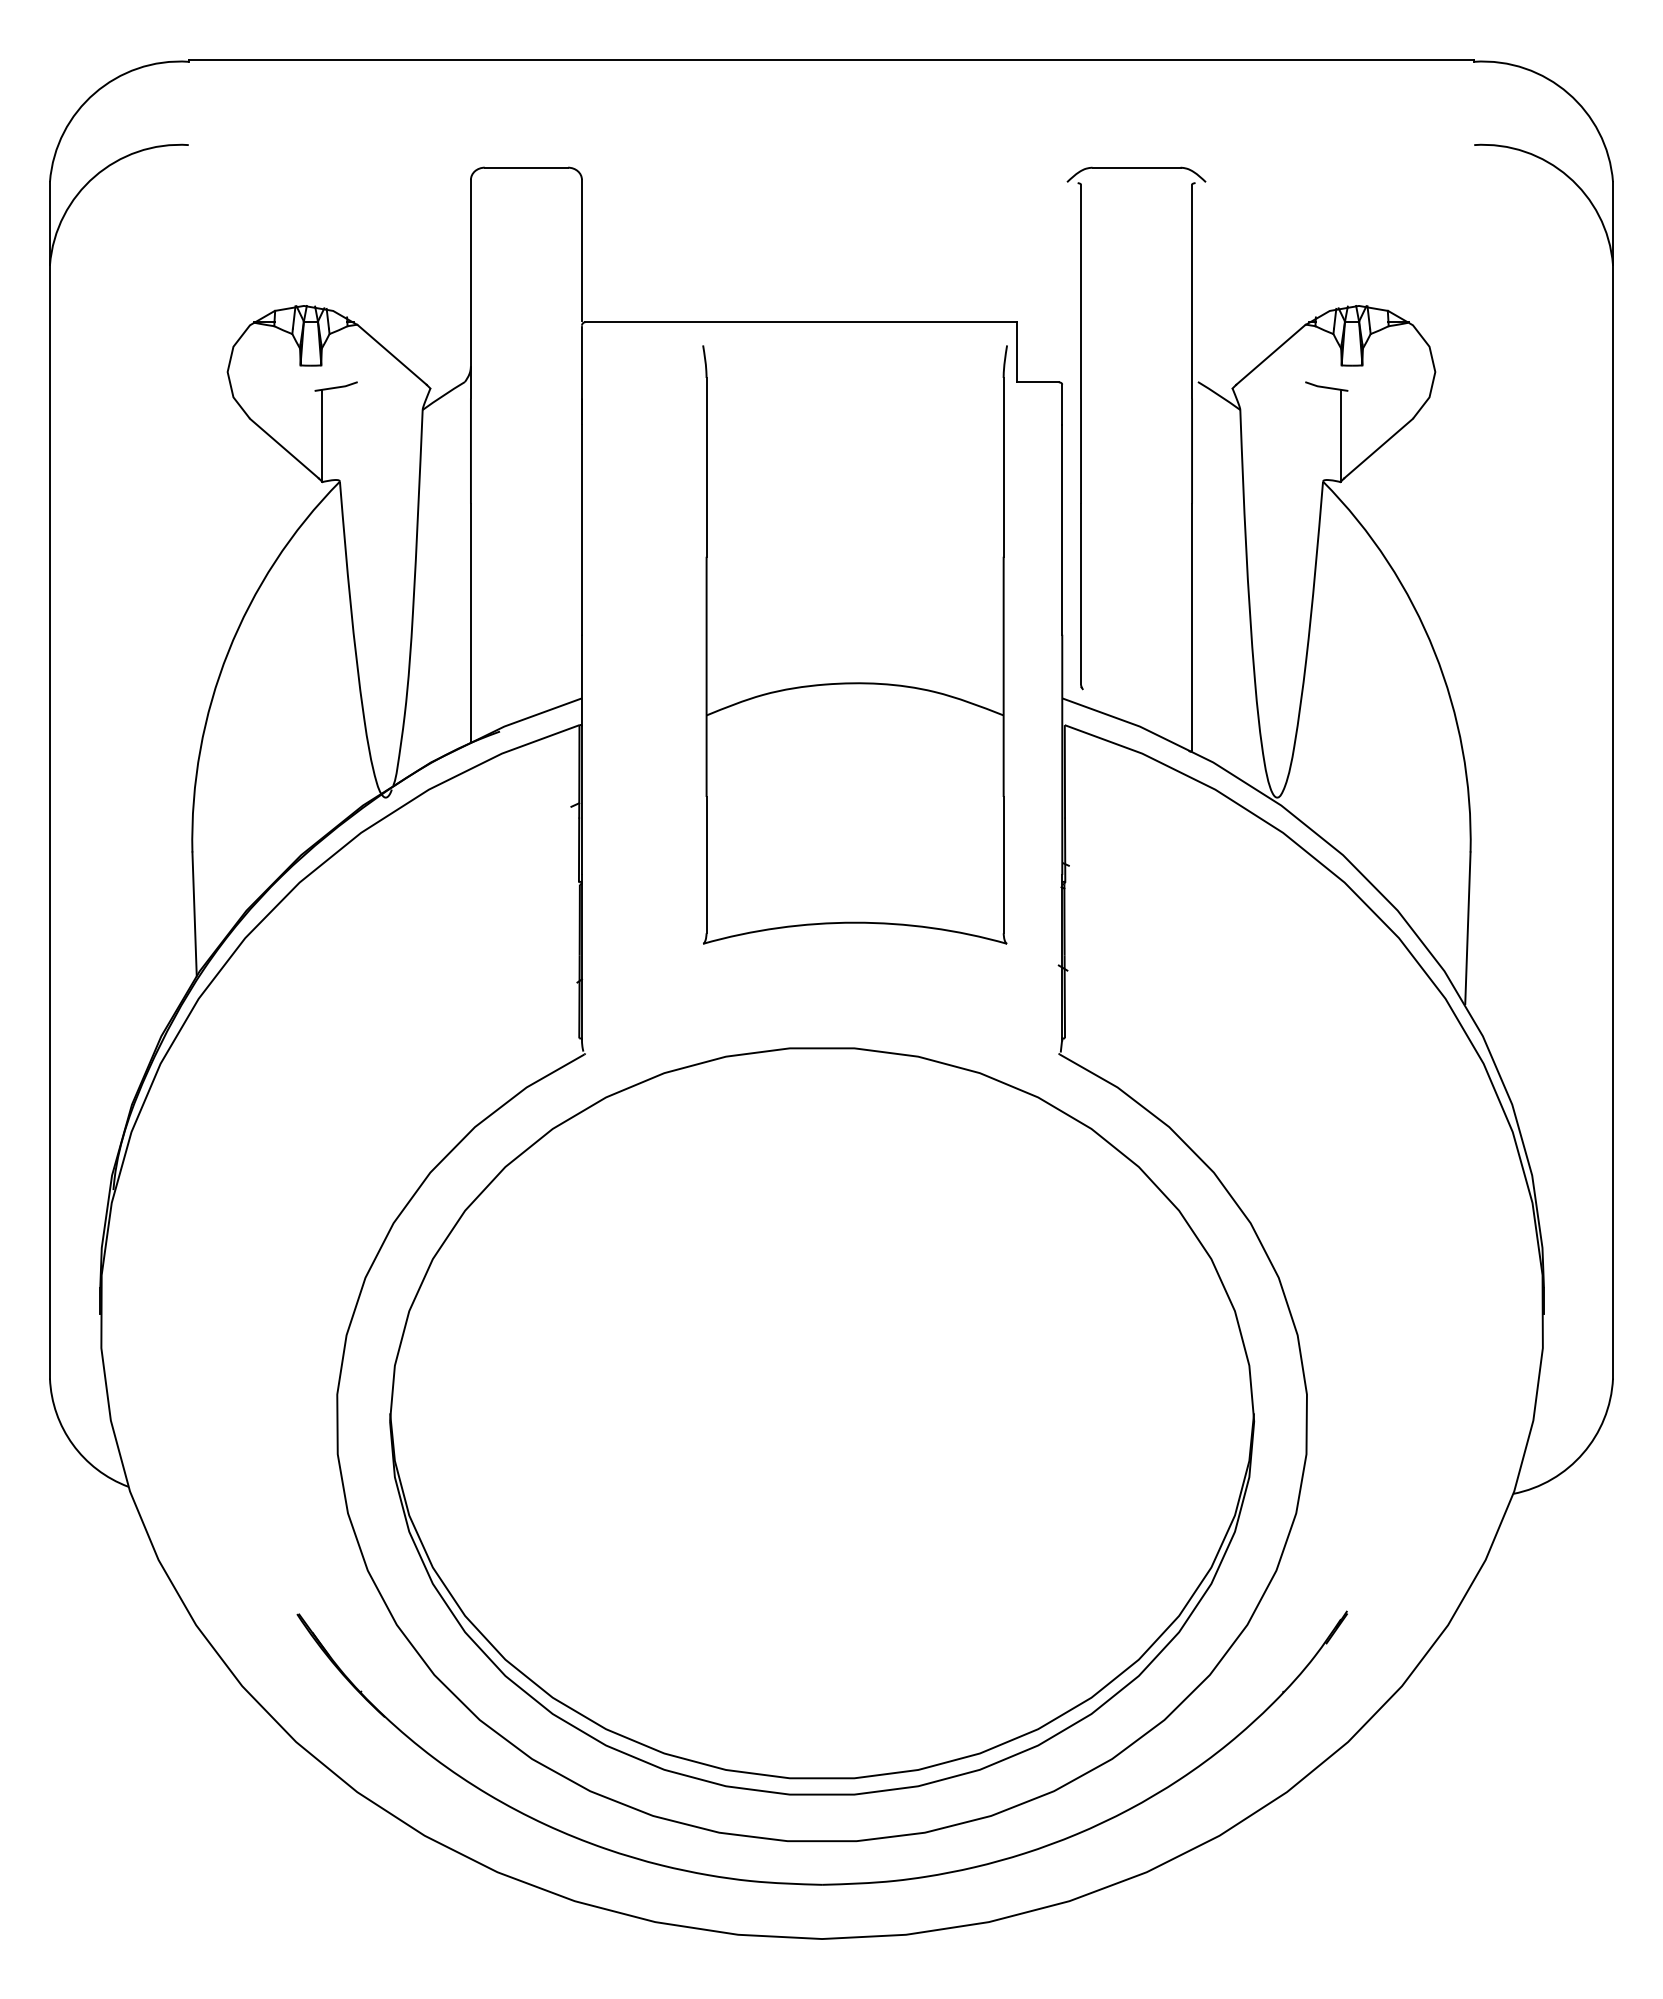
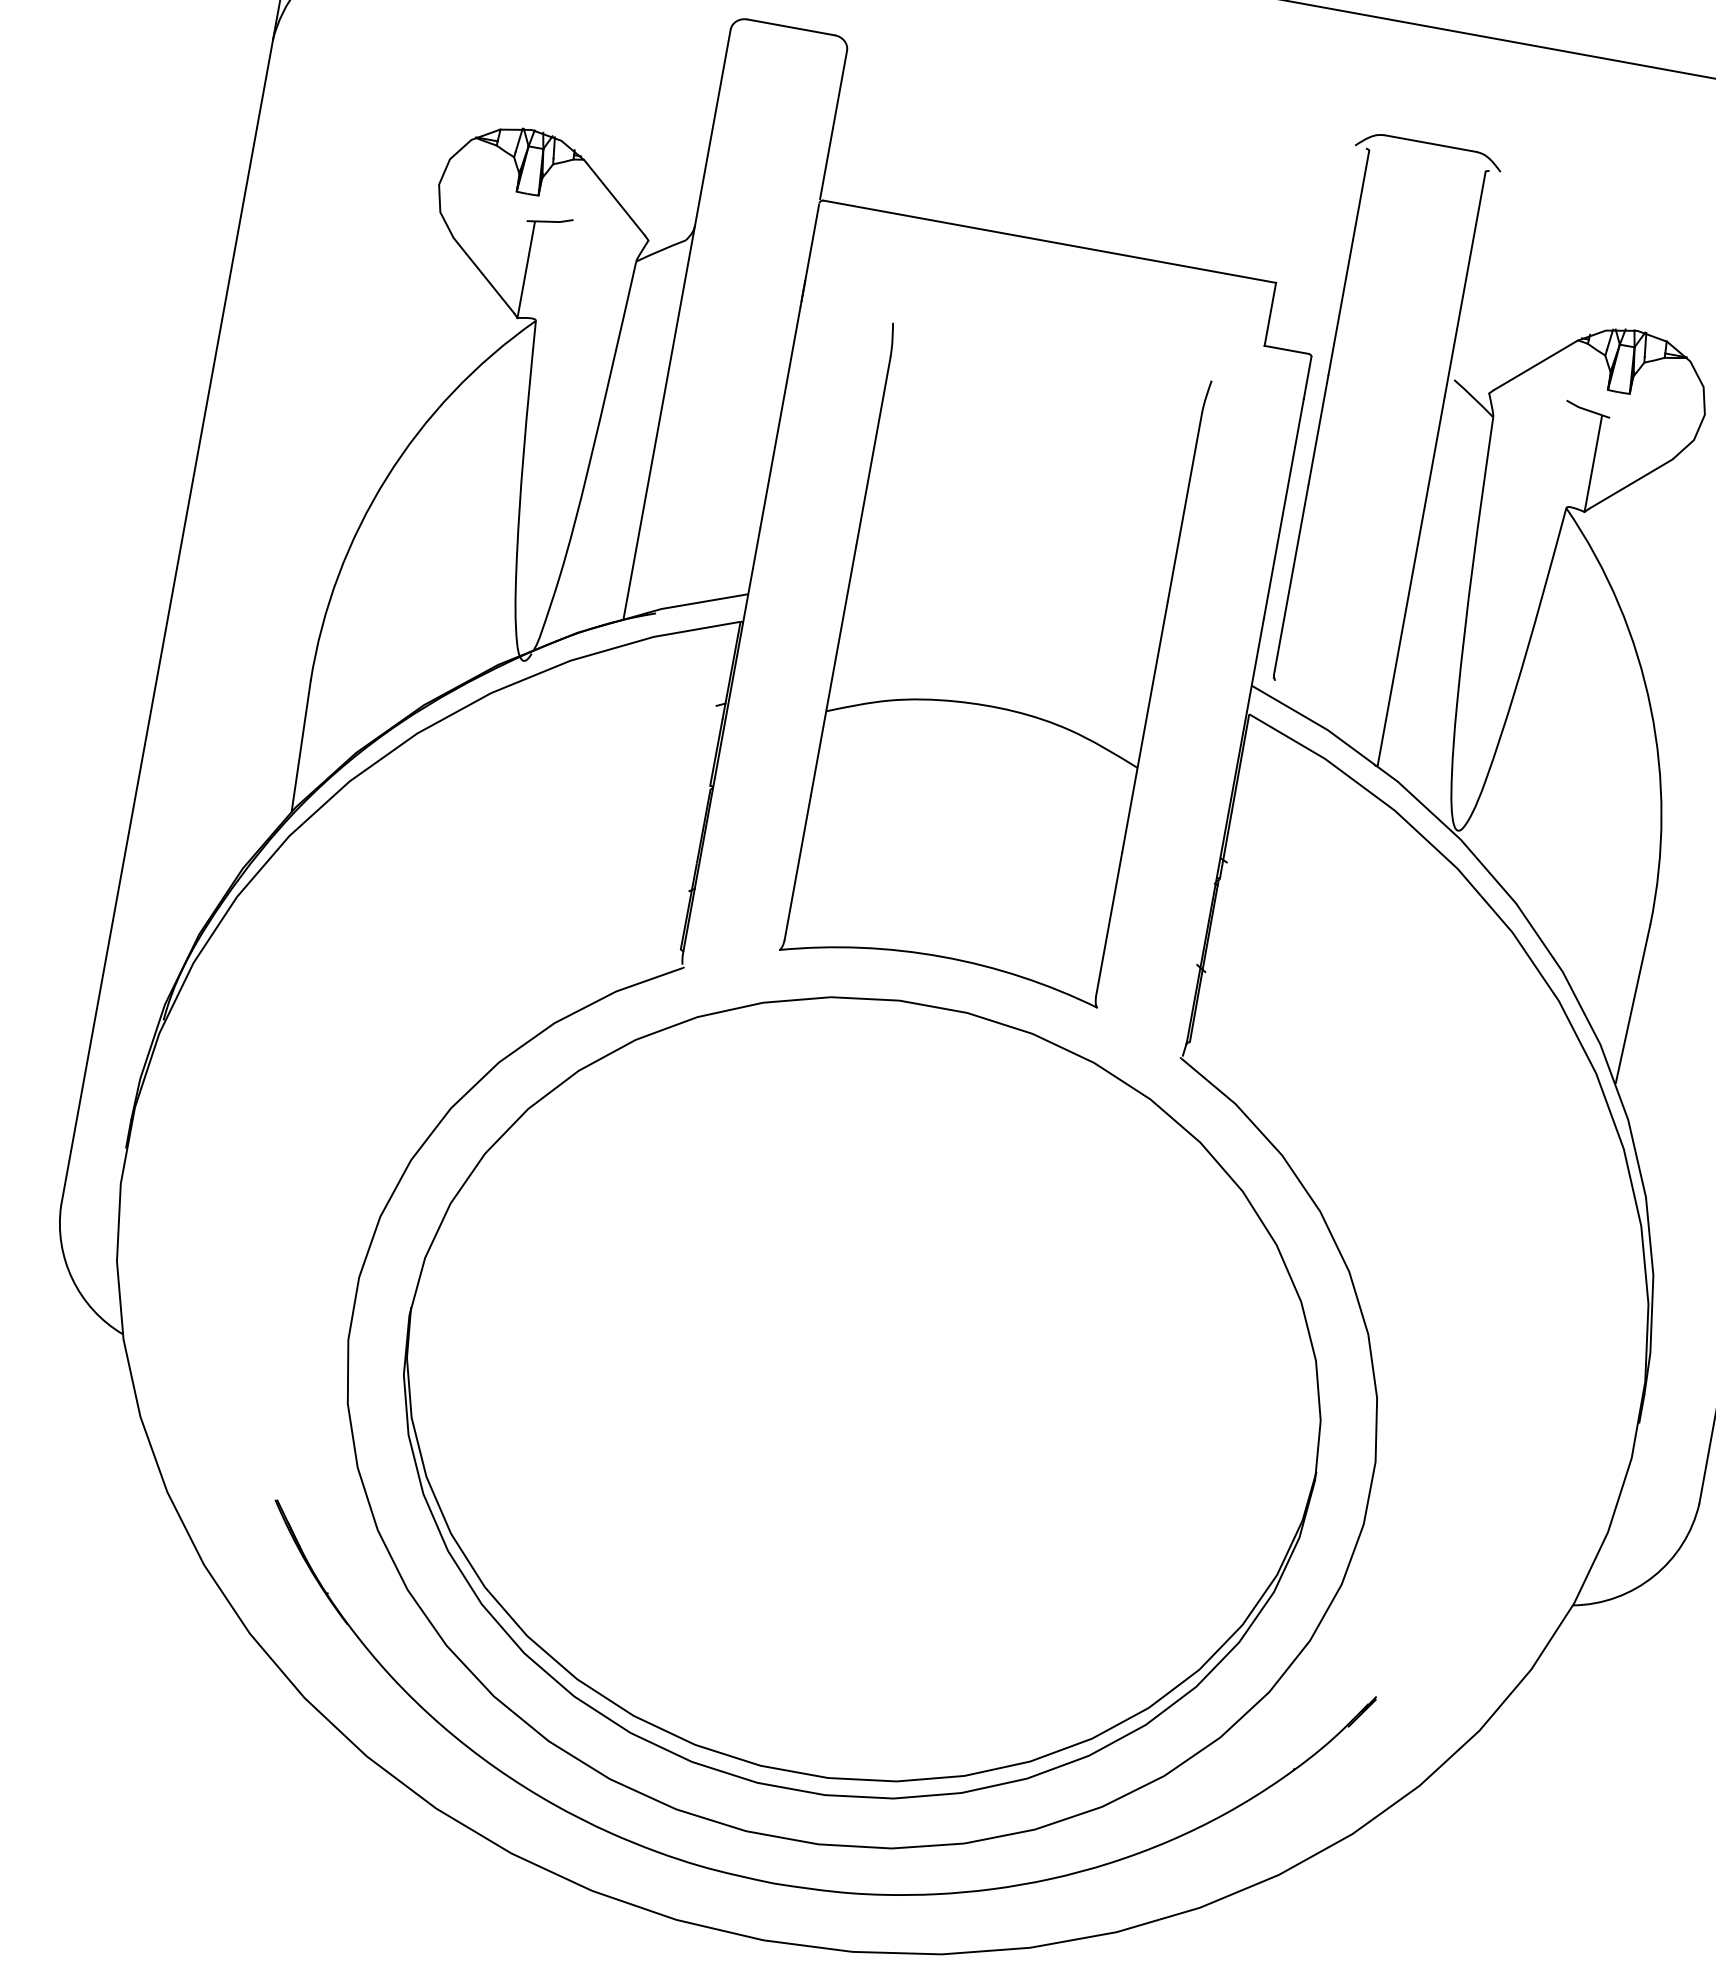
part: (854, 682) -> (987, 704), moved

